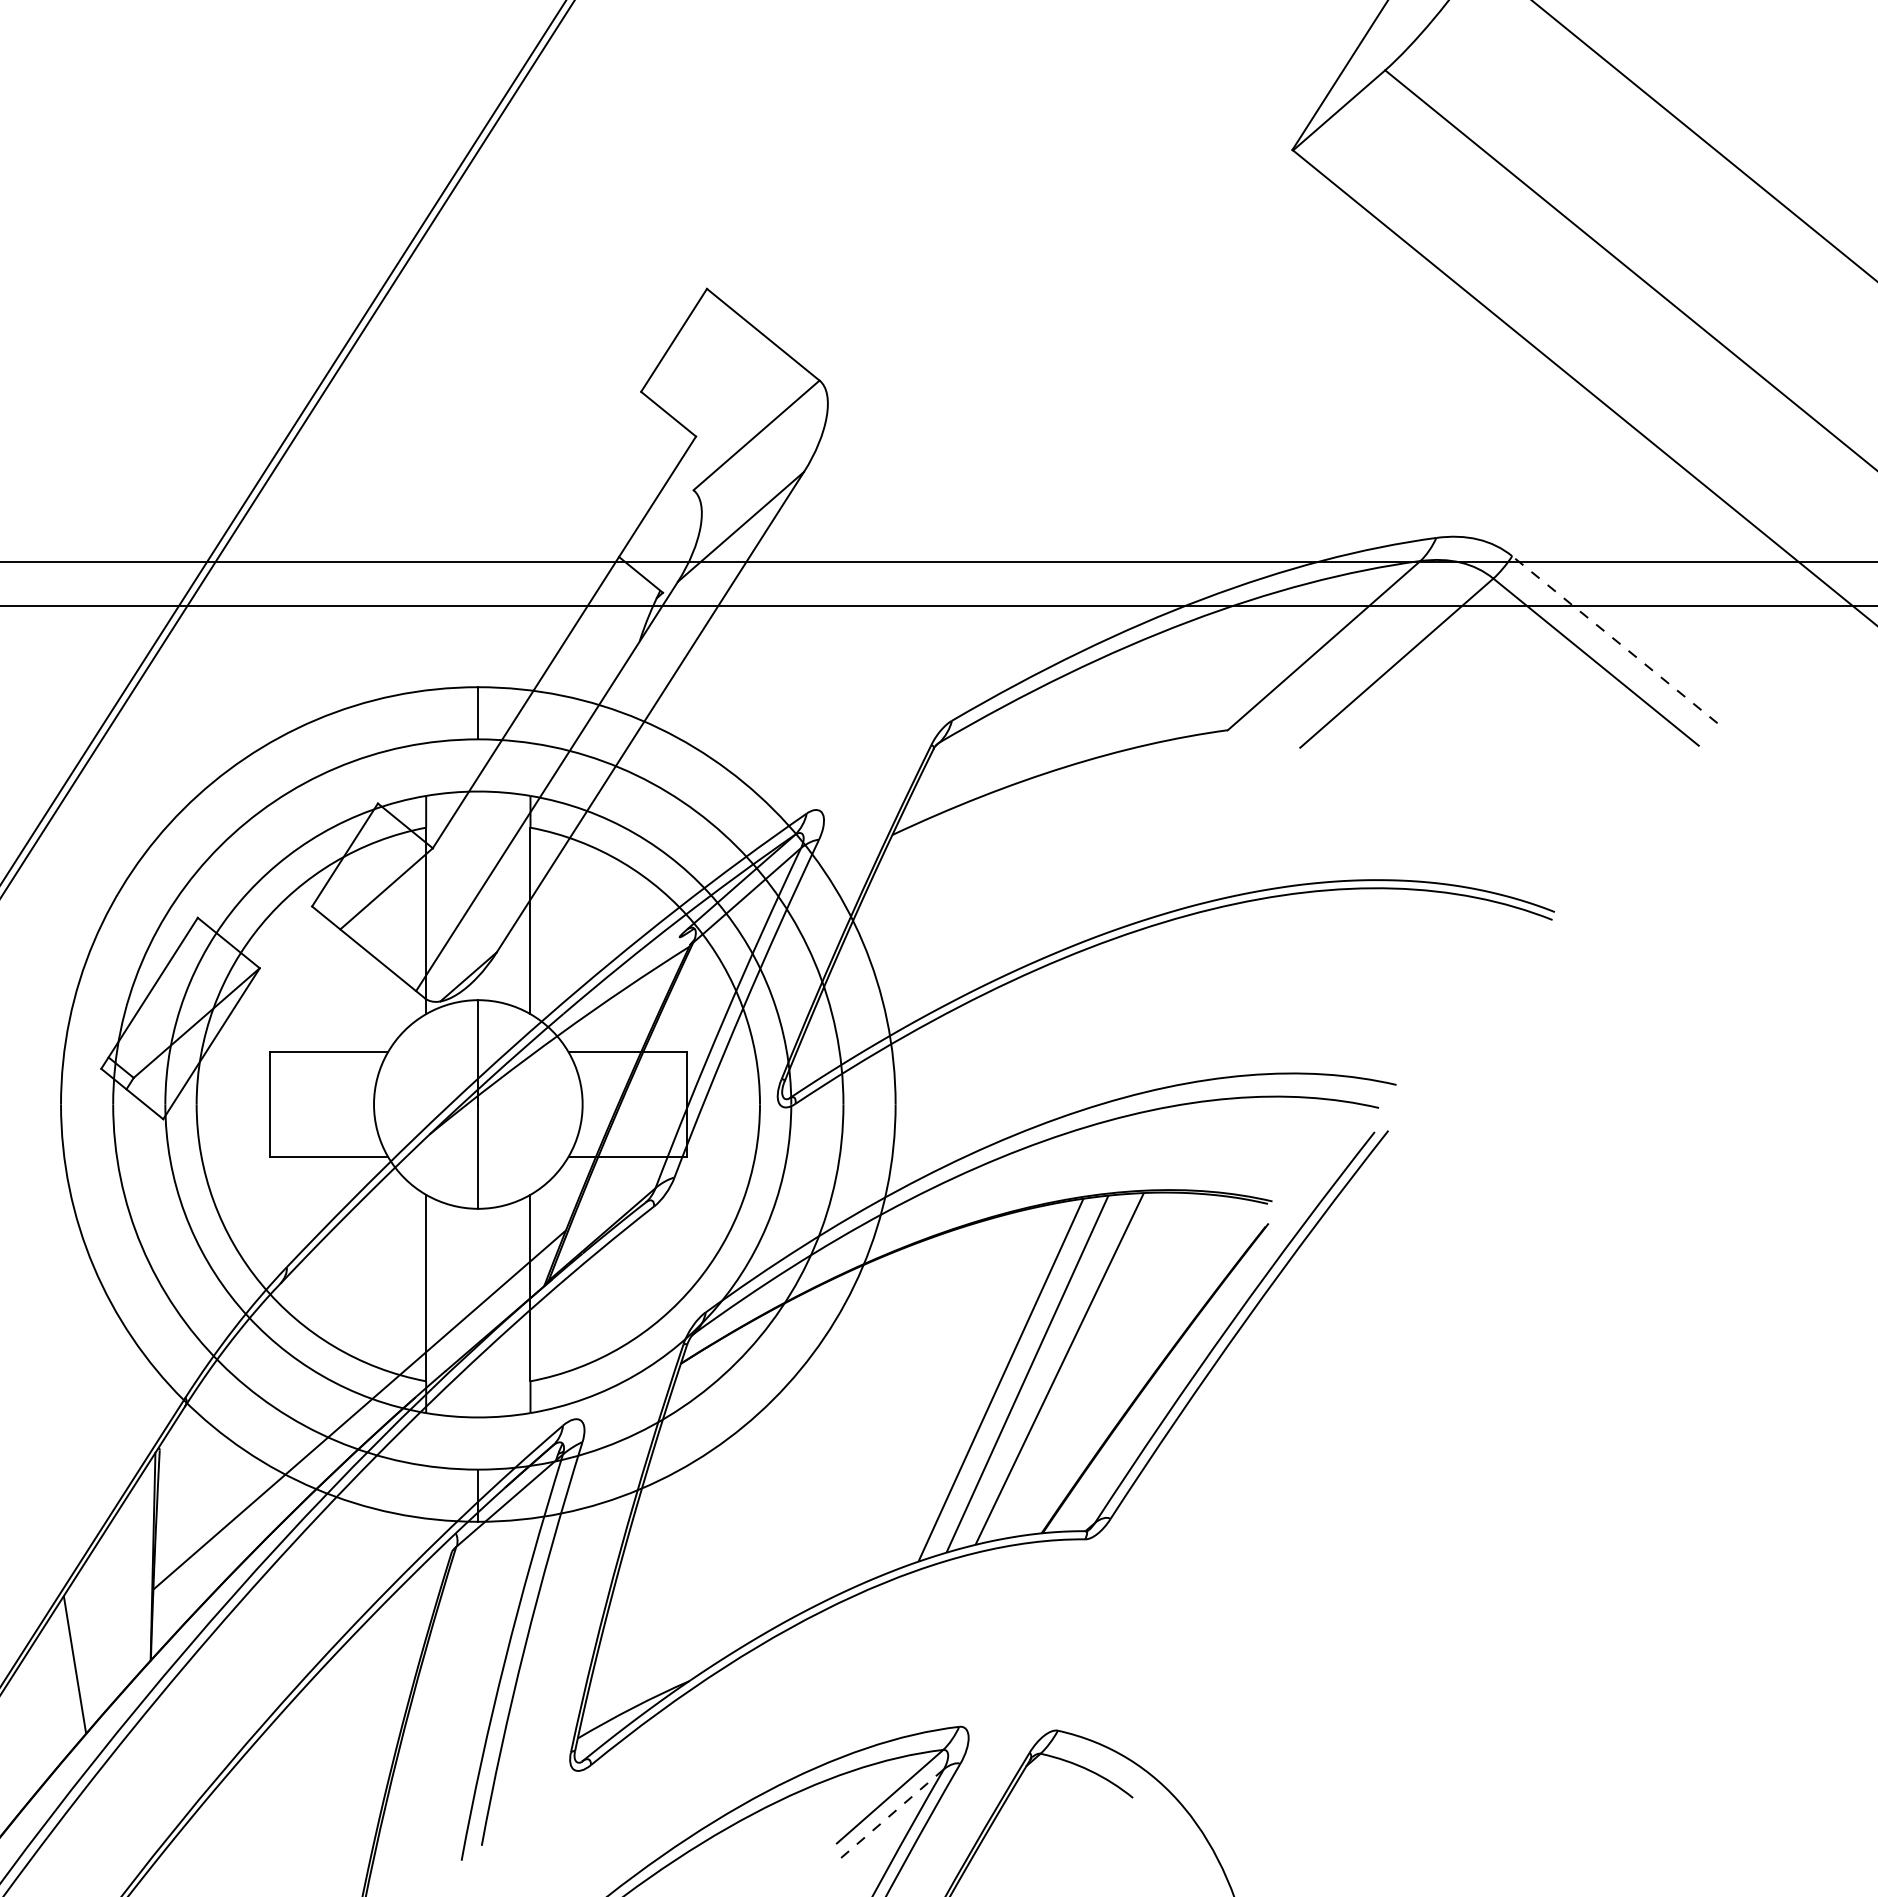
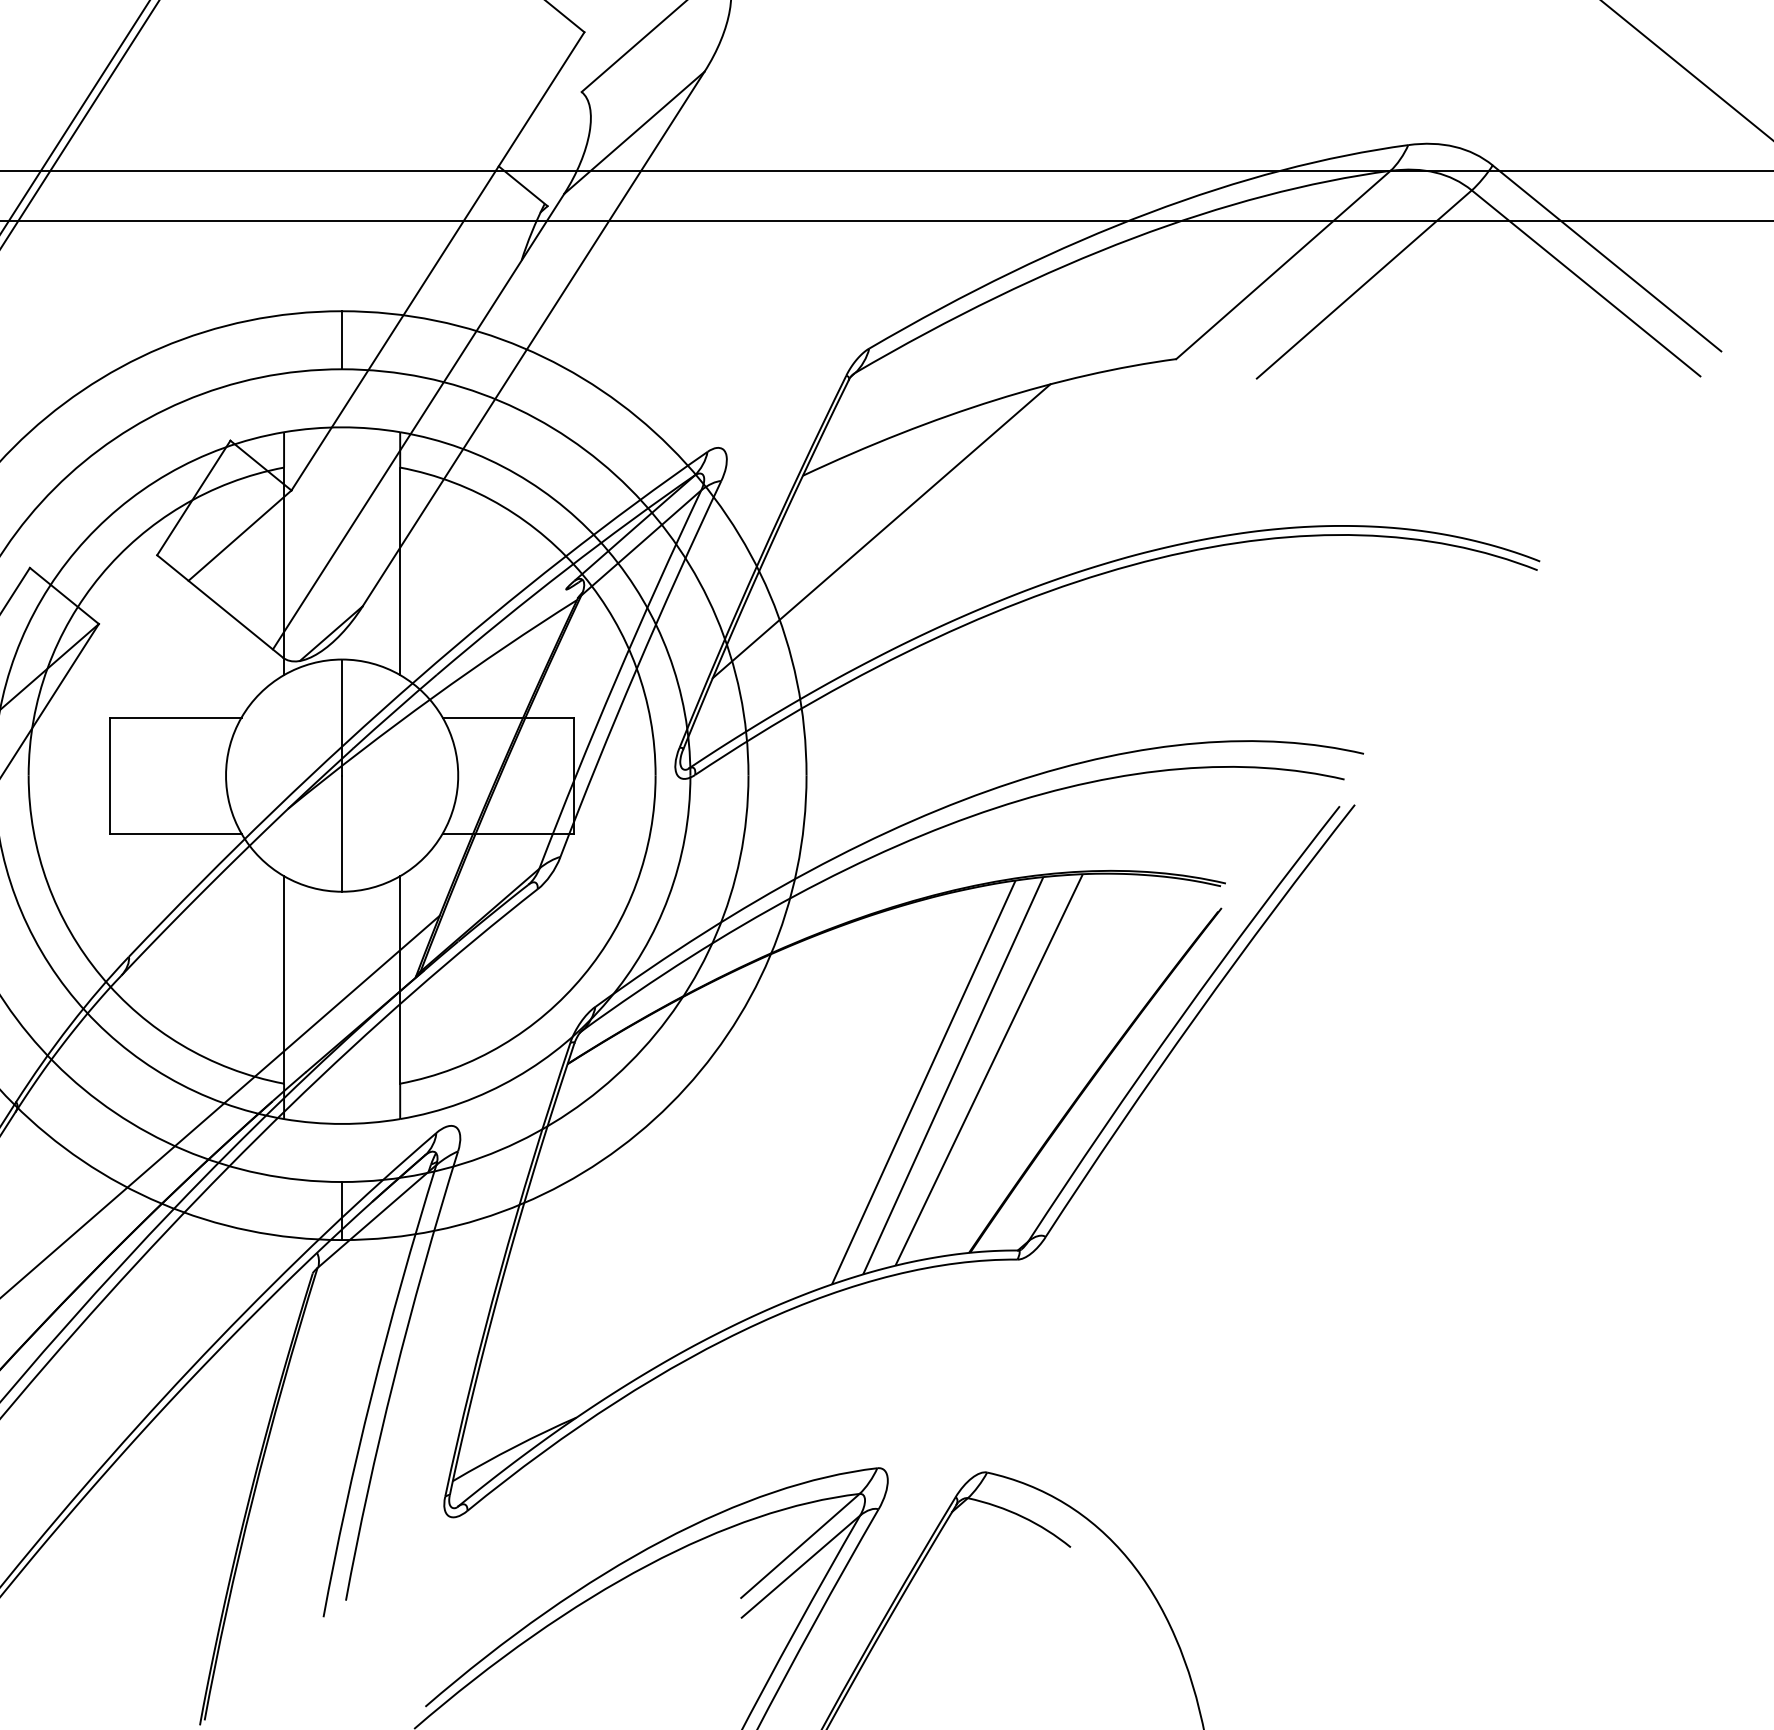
line: (1614, 639) -> (1606, 258), dashed -> solid
line: (962, 884) -> (880, 530), added
line: (890, 1815) -> (800, 1566), dashed -> solid

